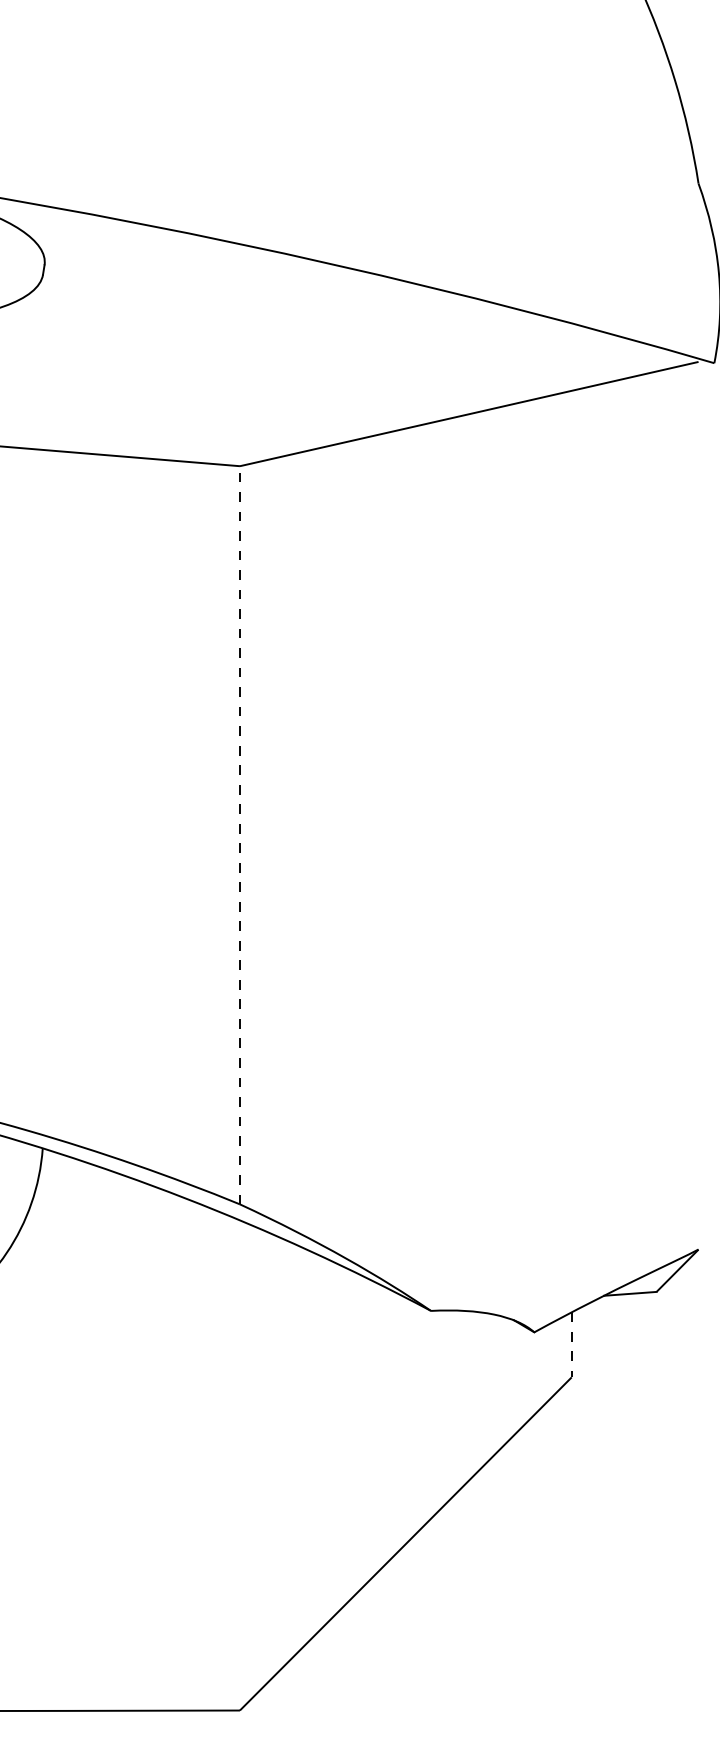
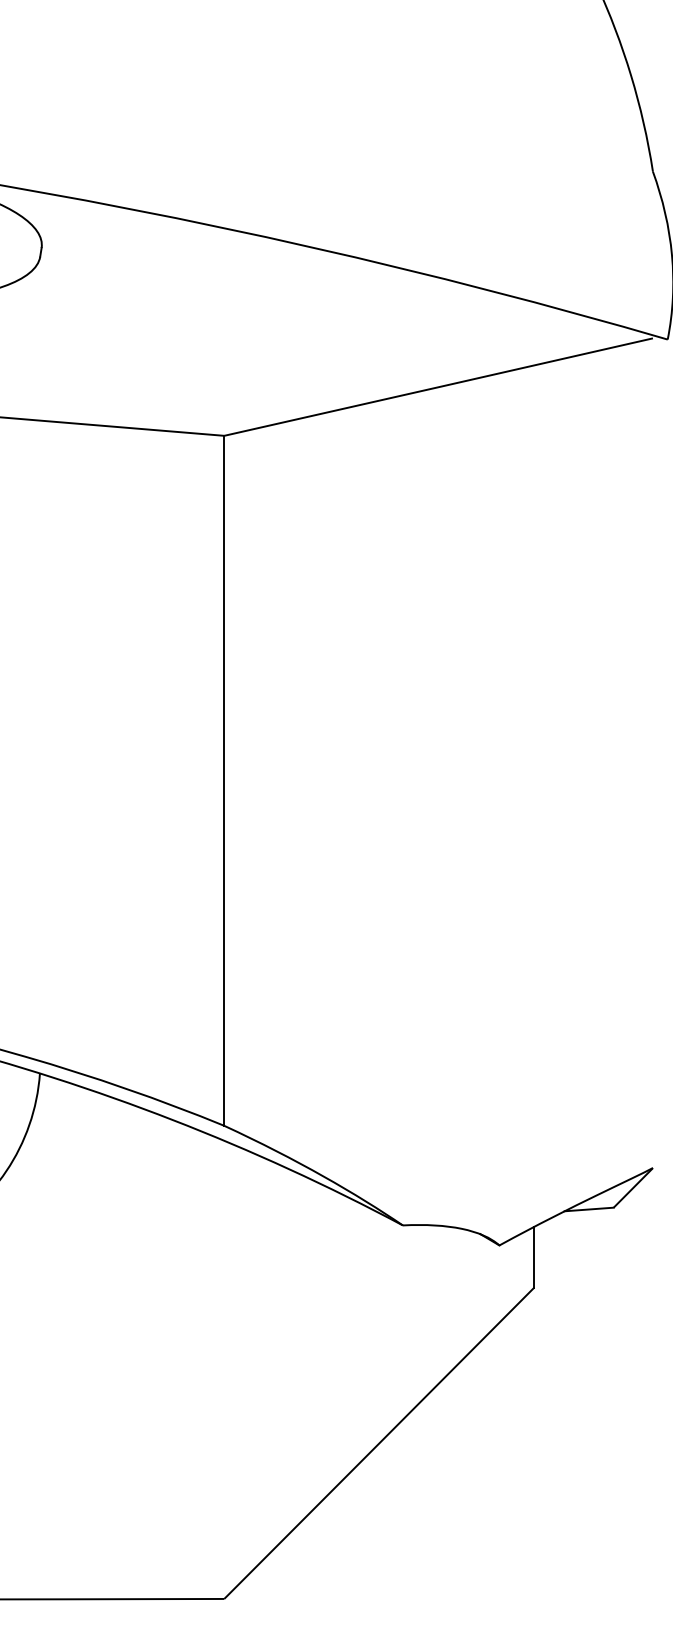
line: (240, 834) -> (224, 780), dashed -> solid
line: (571, 1345) -> (534, 1257), dashed -> solid

